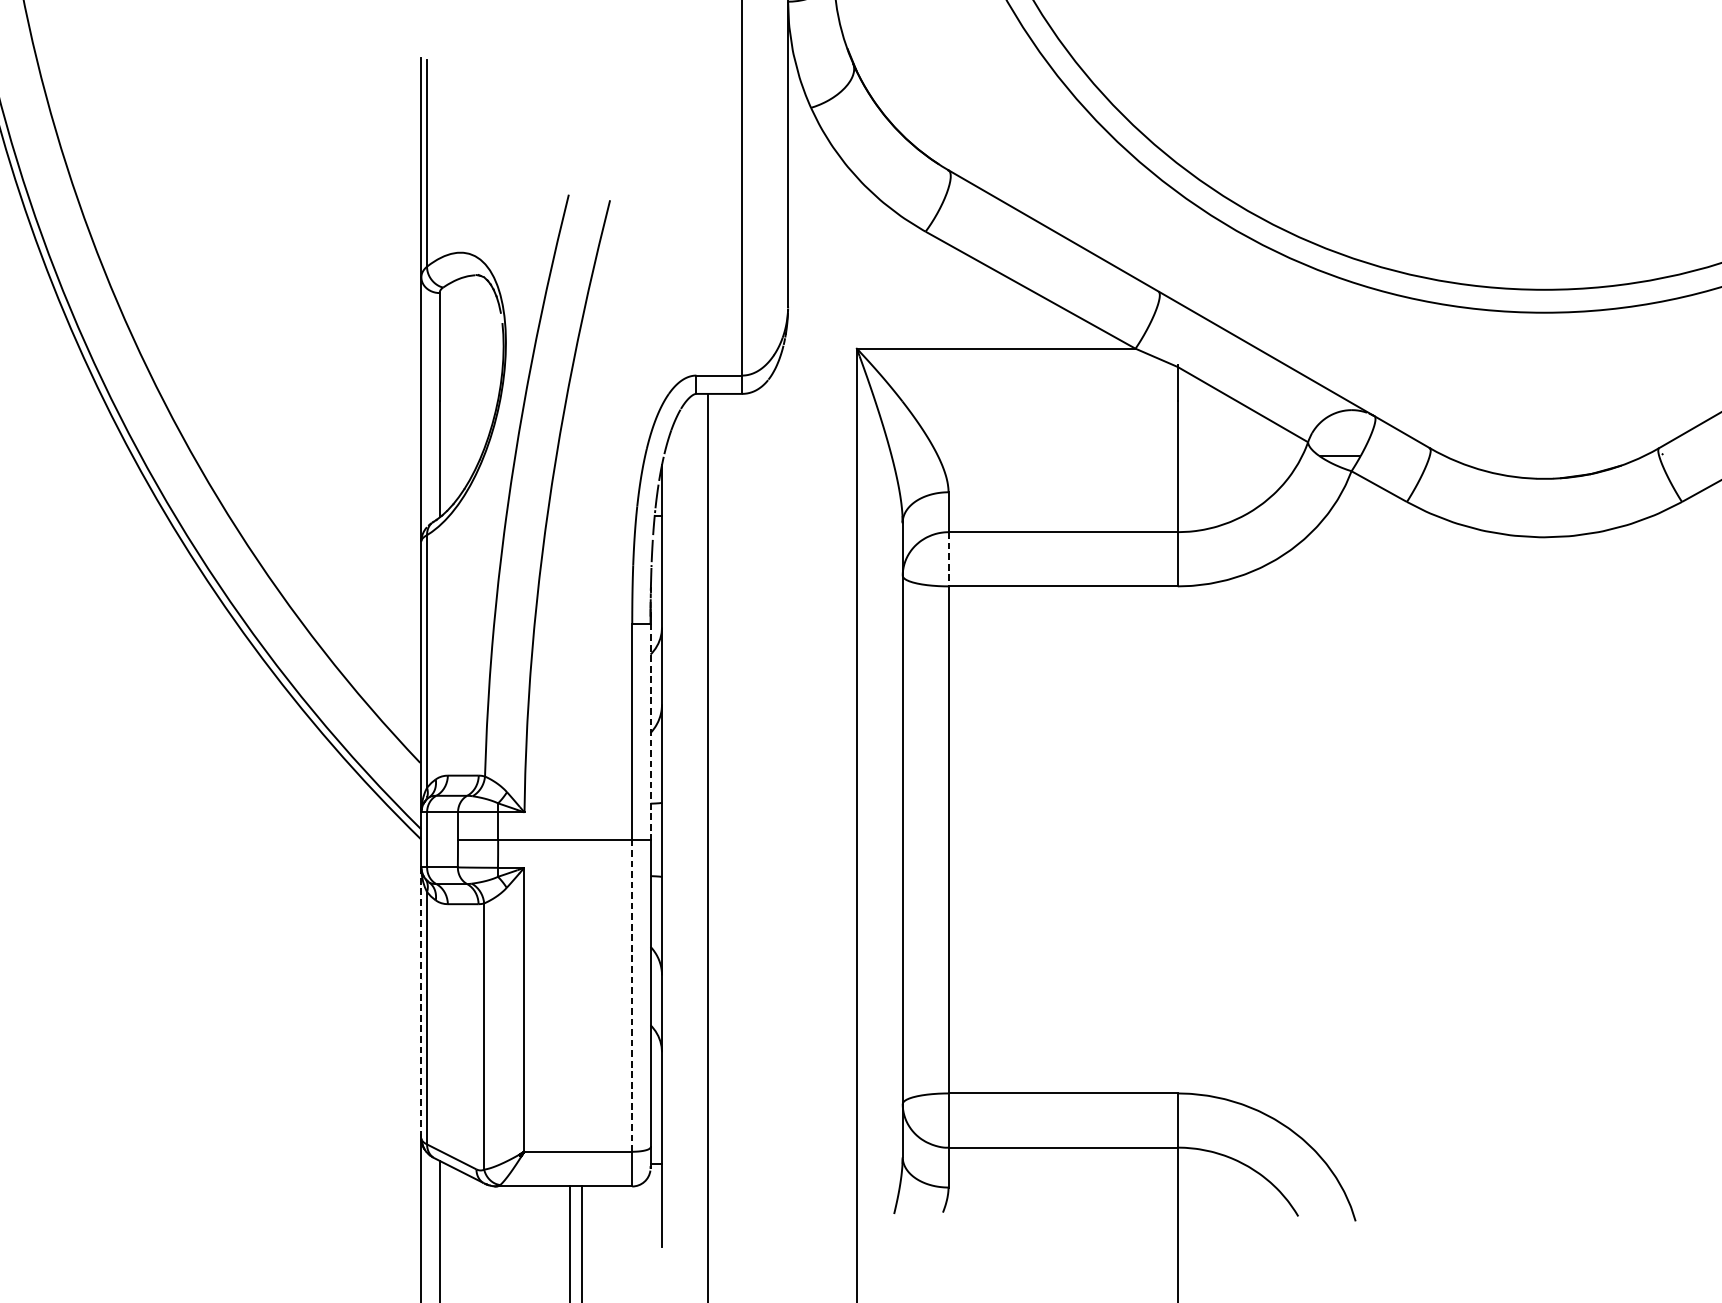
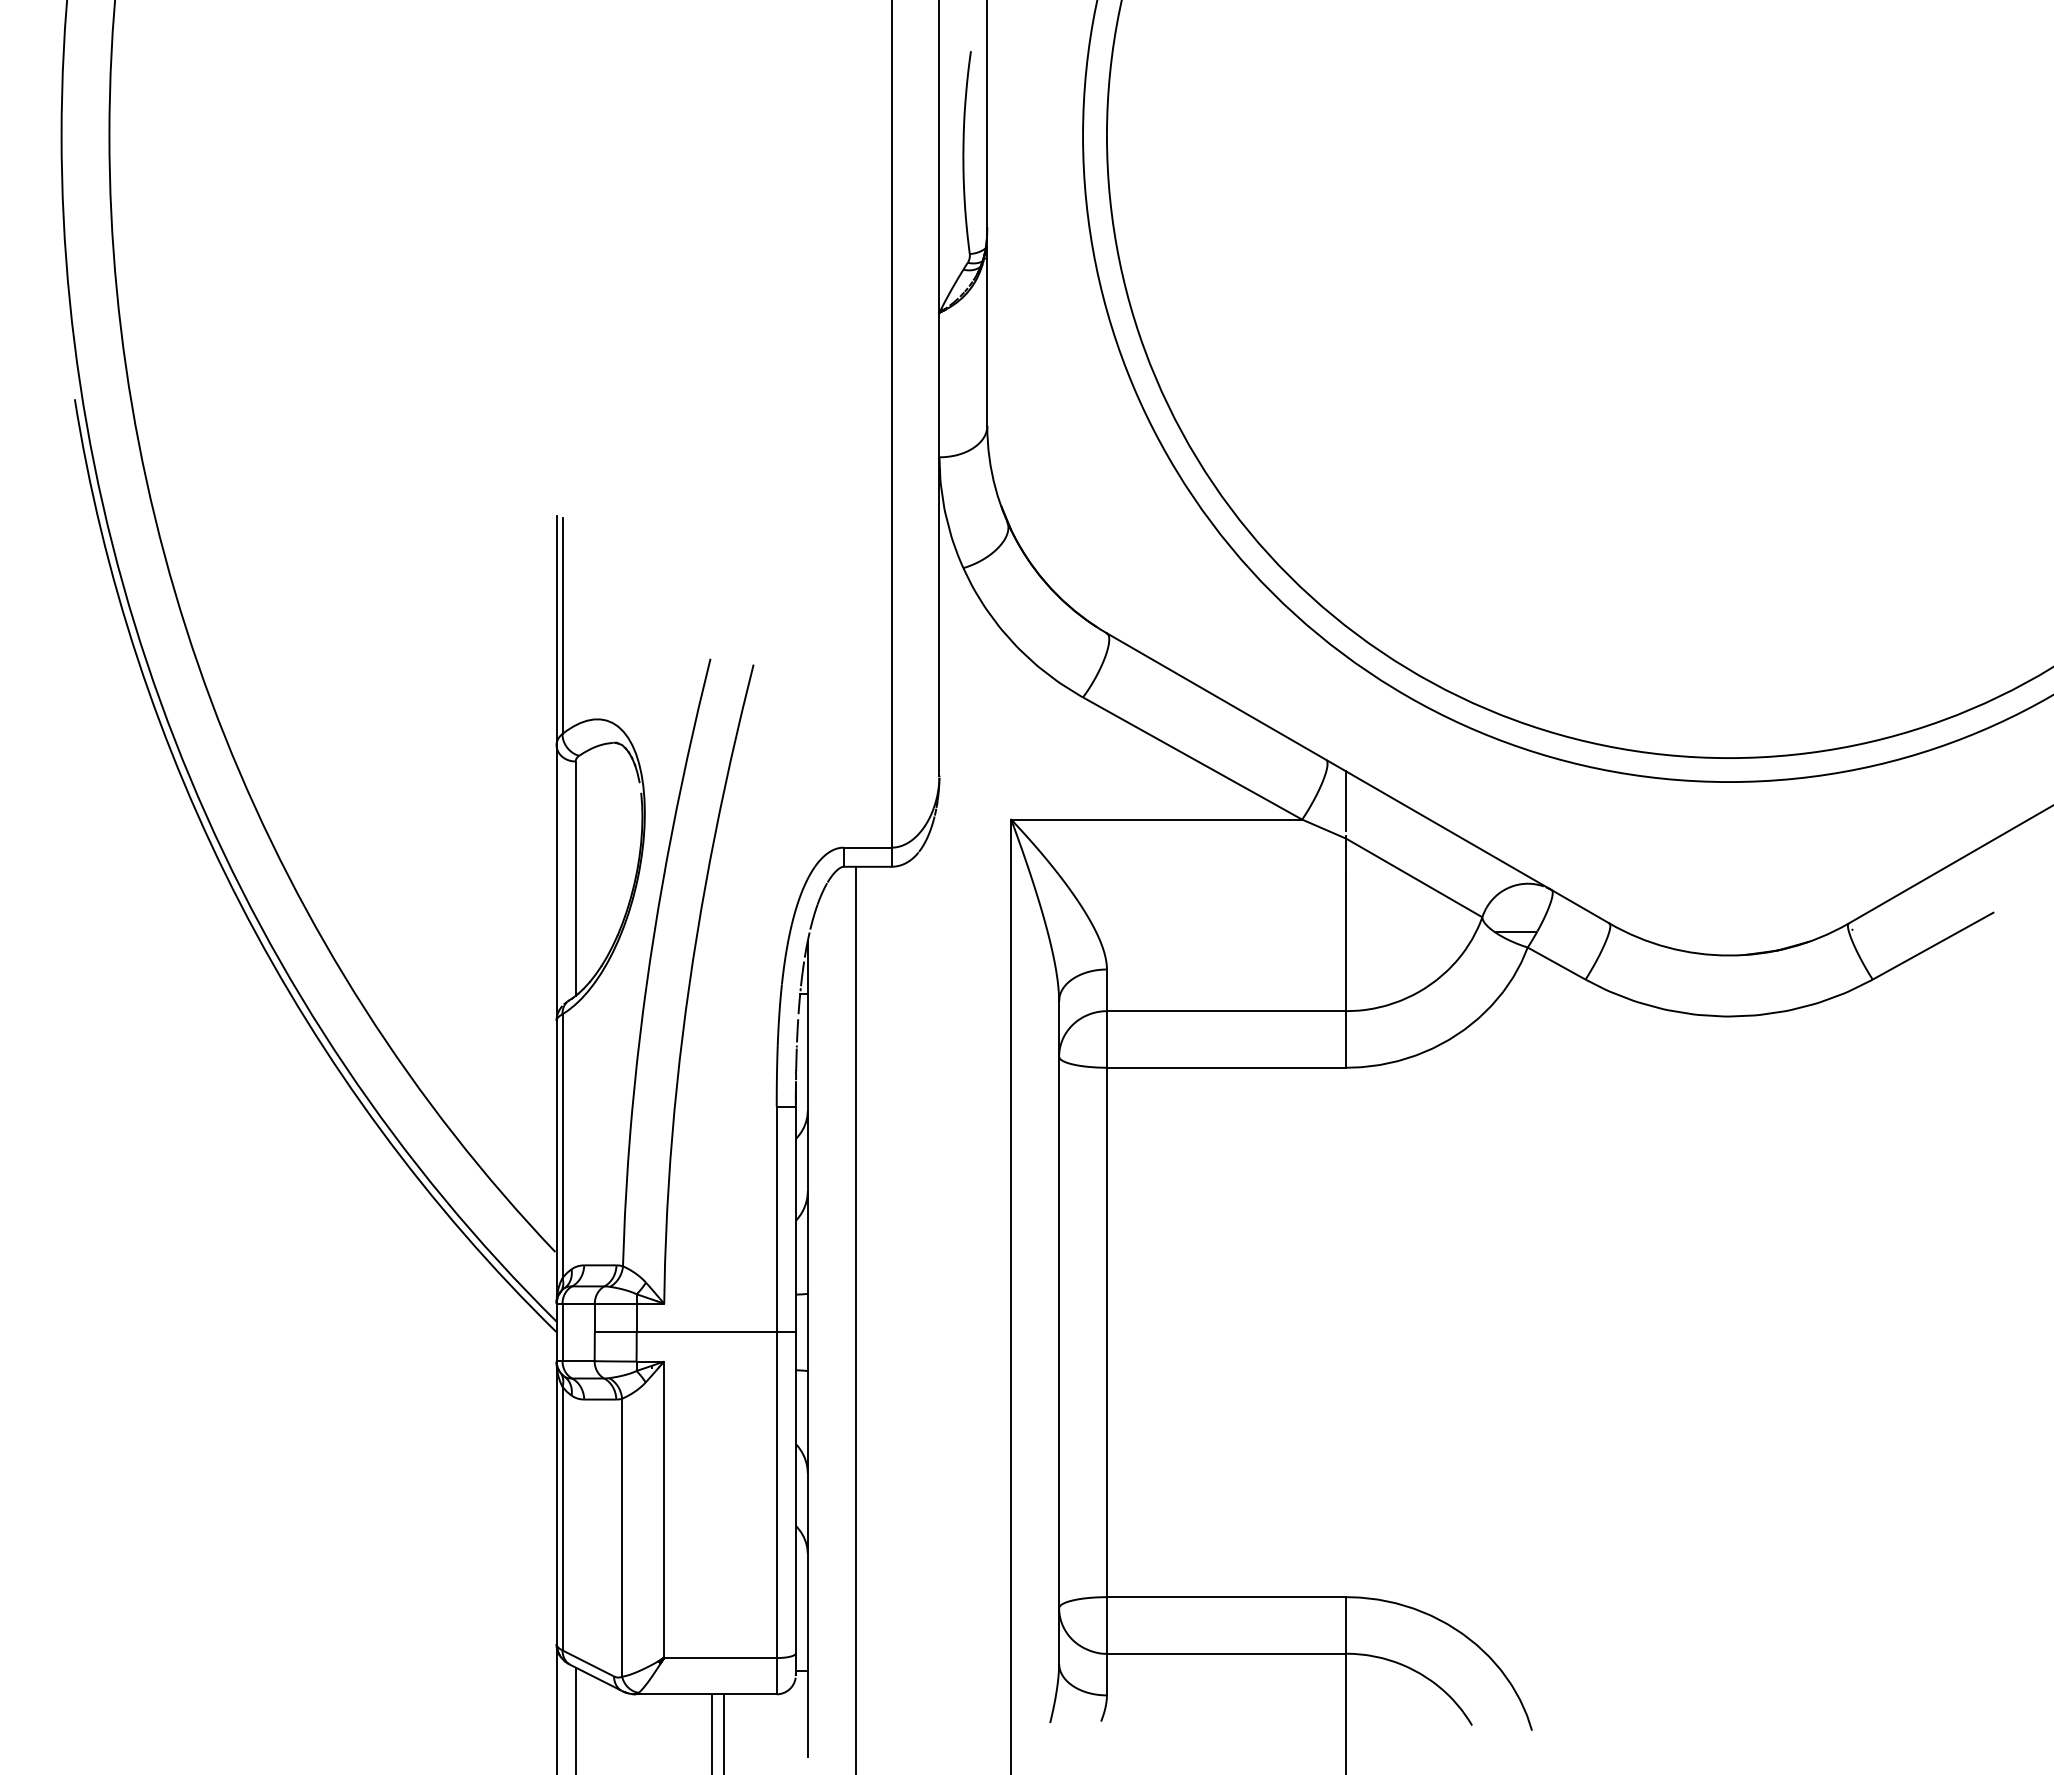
line: (1177, 331) -> (1346, 801), added
line: (948, 559) -> (1106, 1039), dashed -> solid
line: (650, 731) -> (795, 1219), dashed -> solid
line: (632, 996) -> (776, 1495), dashed -> solid
line: (421, 1002) -> (556, 1502), dashed -> solid

